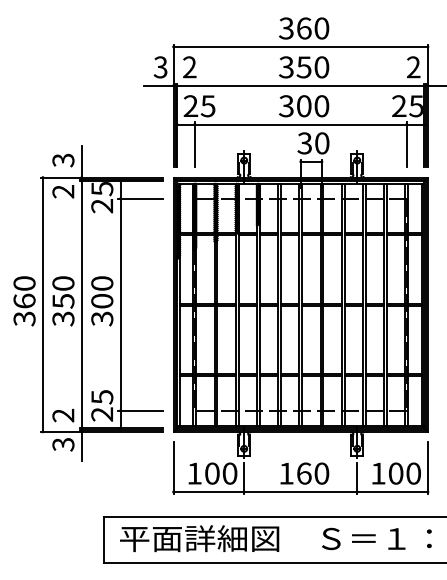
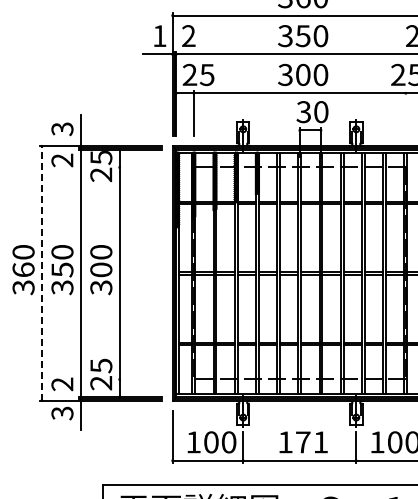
text: (160, 67) -> (159, 36), 3 -> 1
line: (406, 144) -> (405, 113), removed
line: (140, 198) -> (139, 167), removed
line: (42, 304) -> (41, 273), solid -> dashed
line: (140, 410) -> (139, 379), removed
text: (313, 473) -> (312, 442), 160 -> 171

